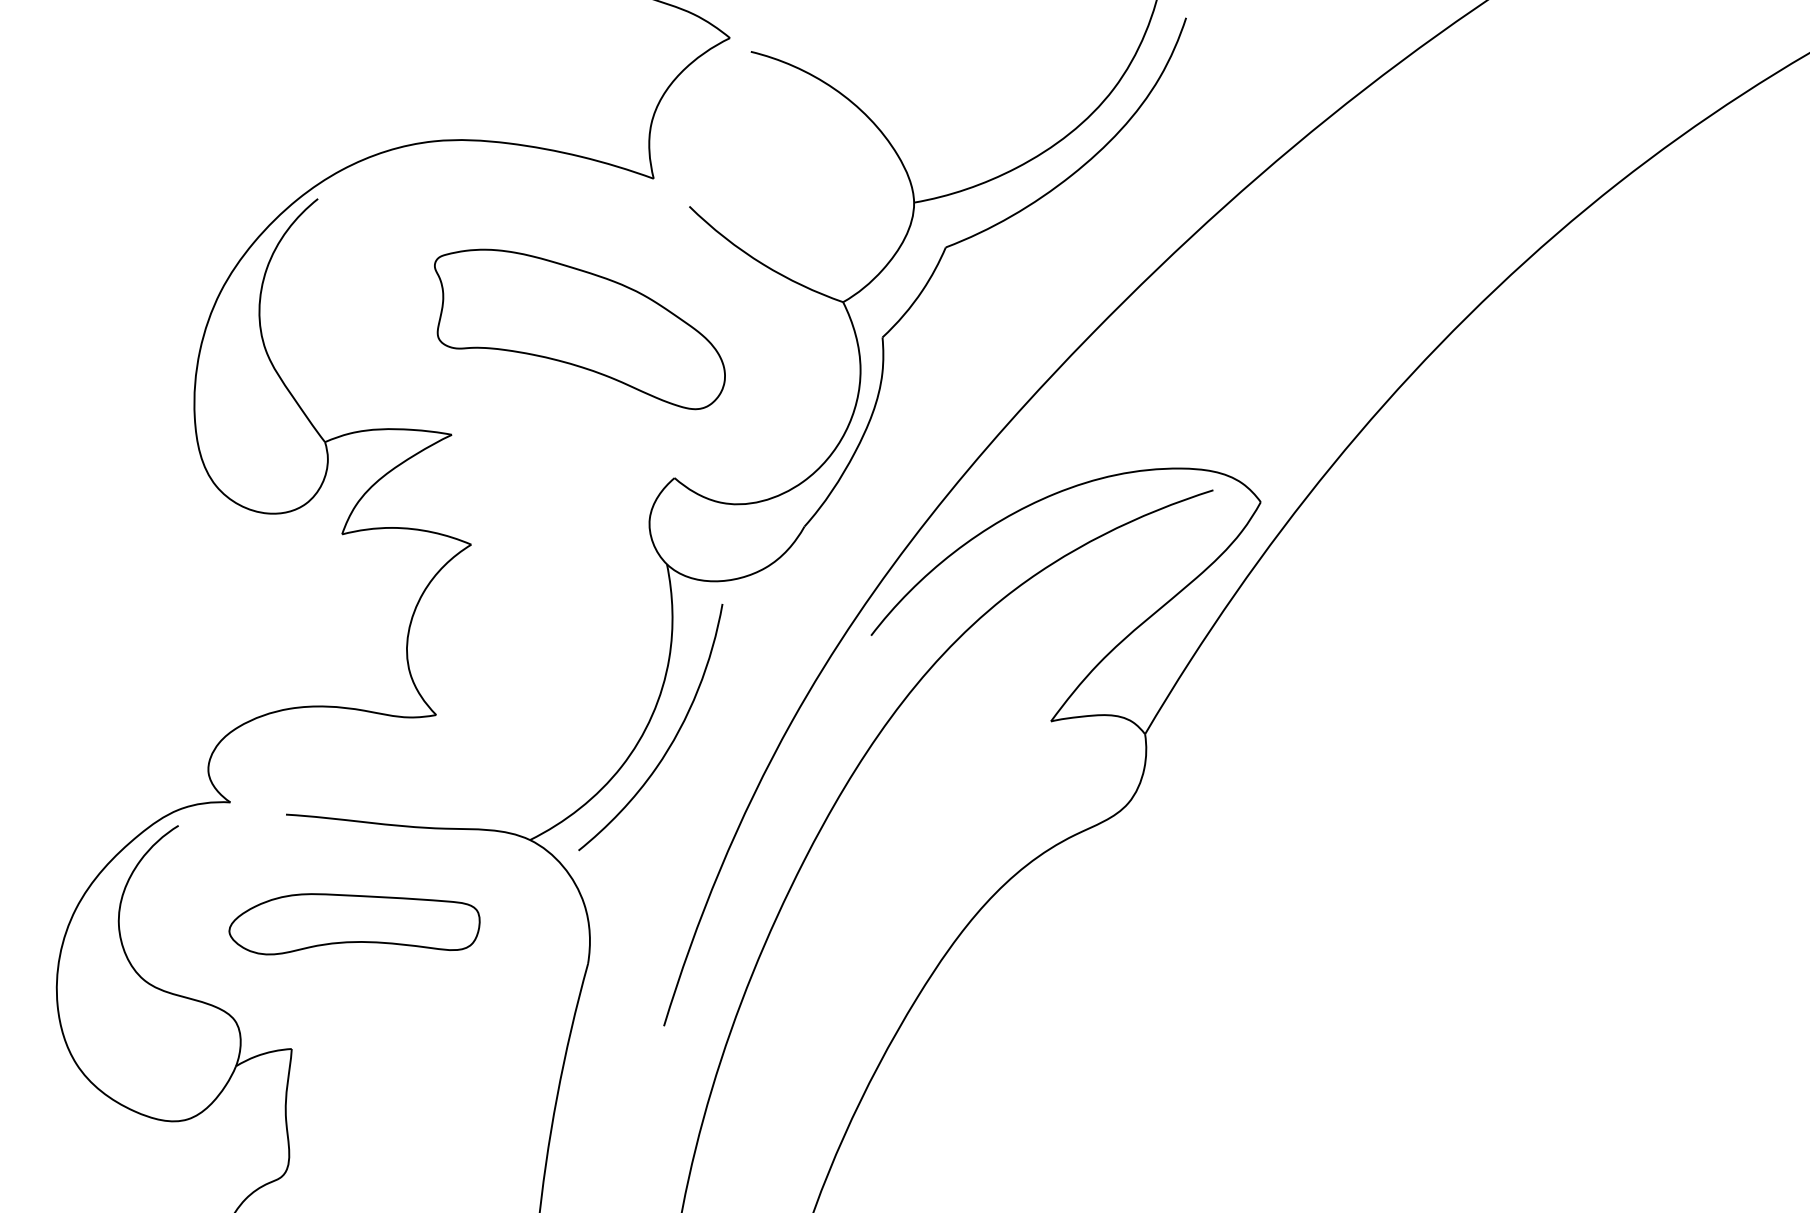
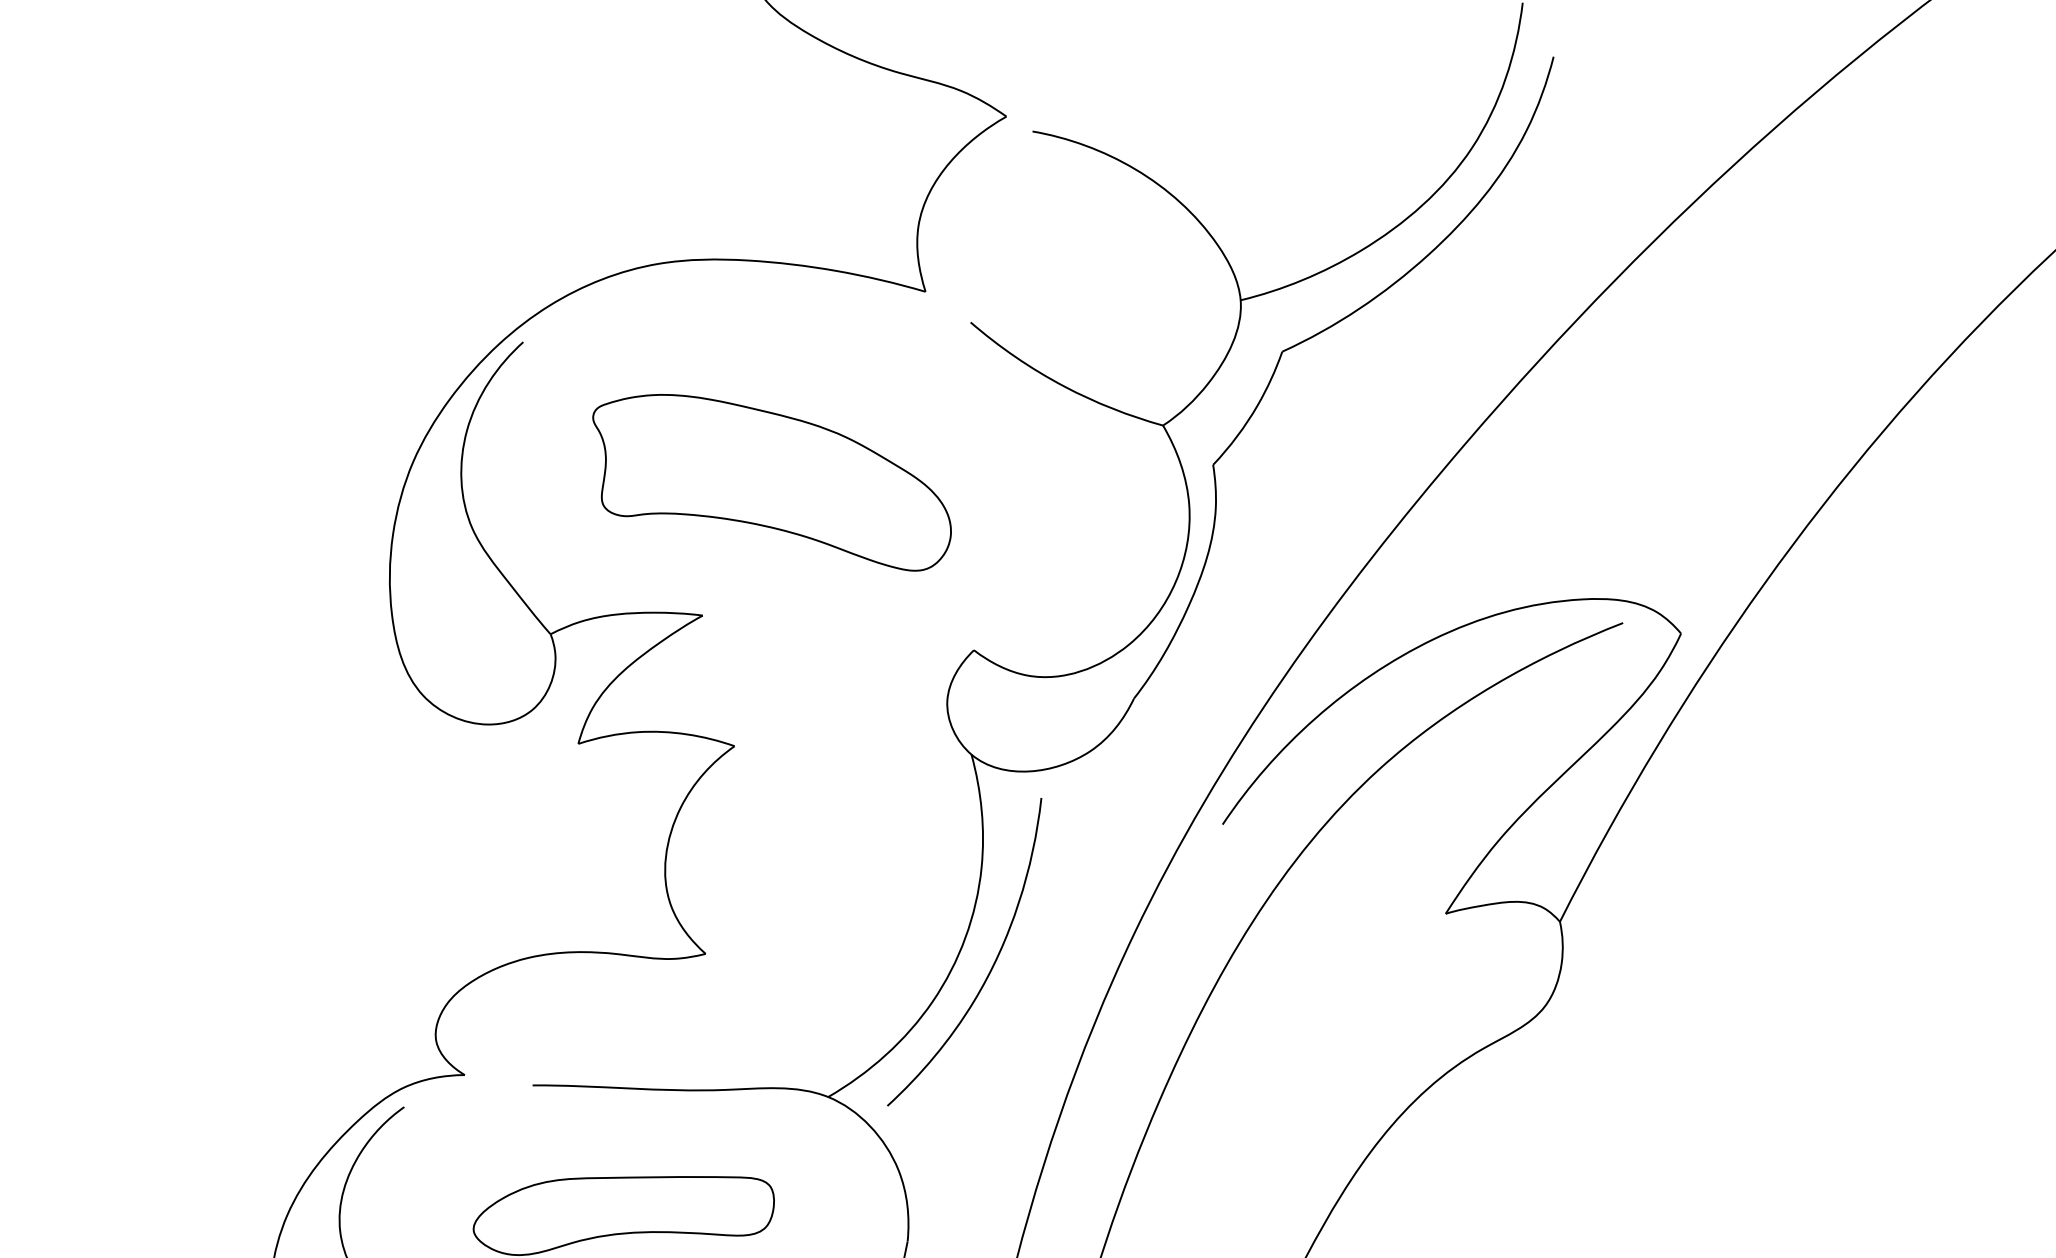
part: (579, 329) -> (772, 483), moved

